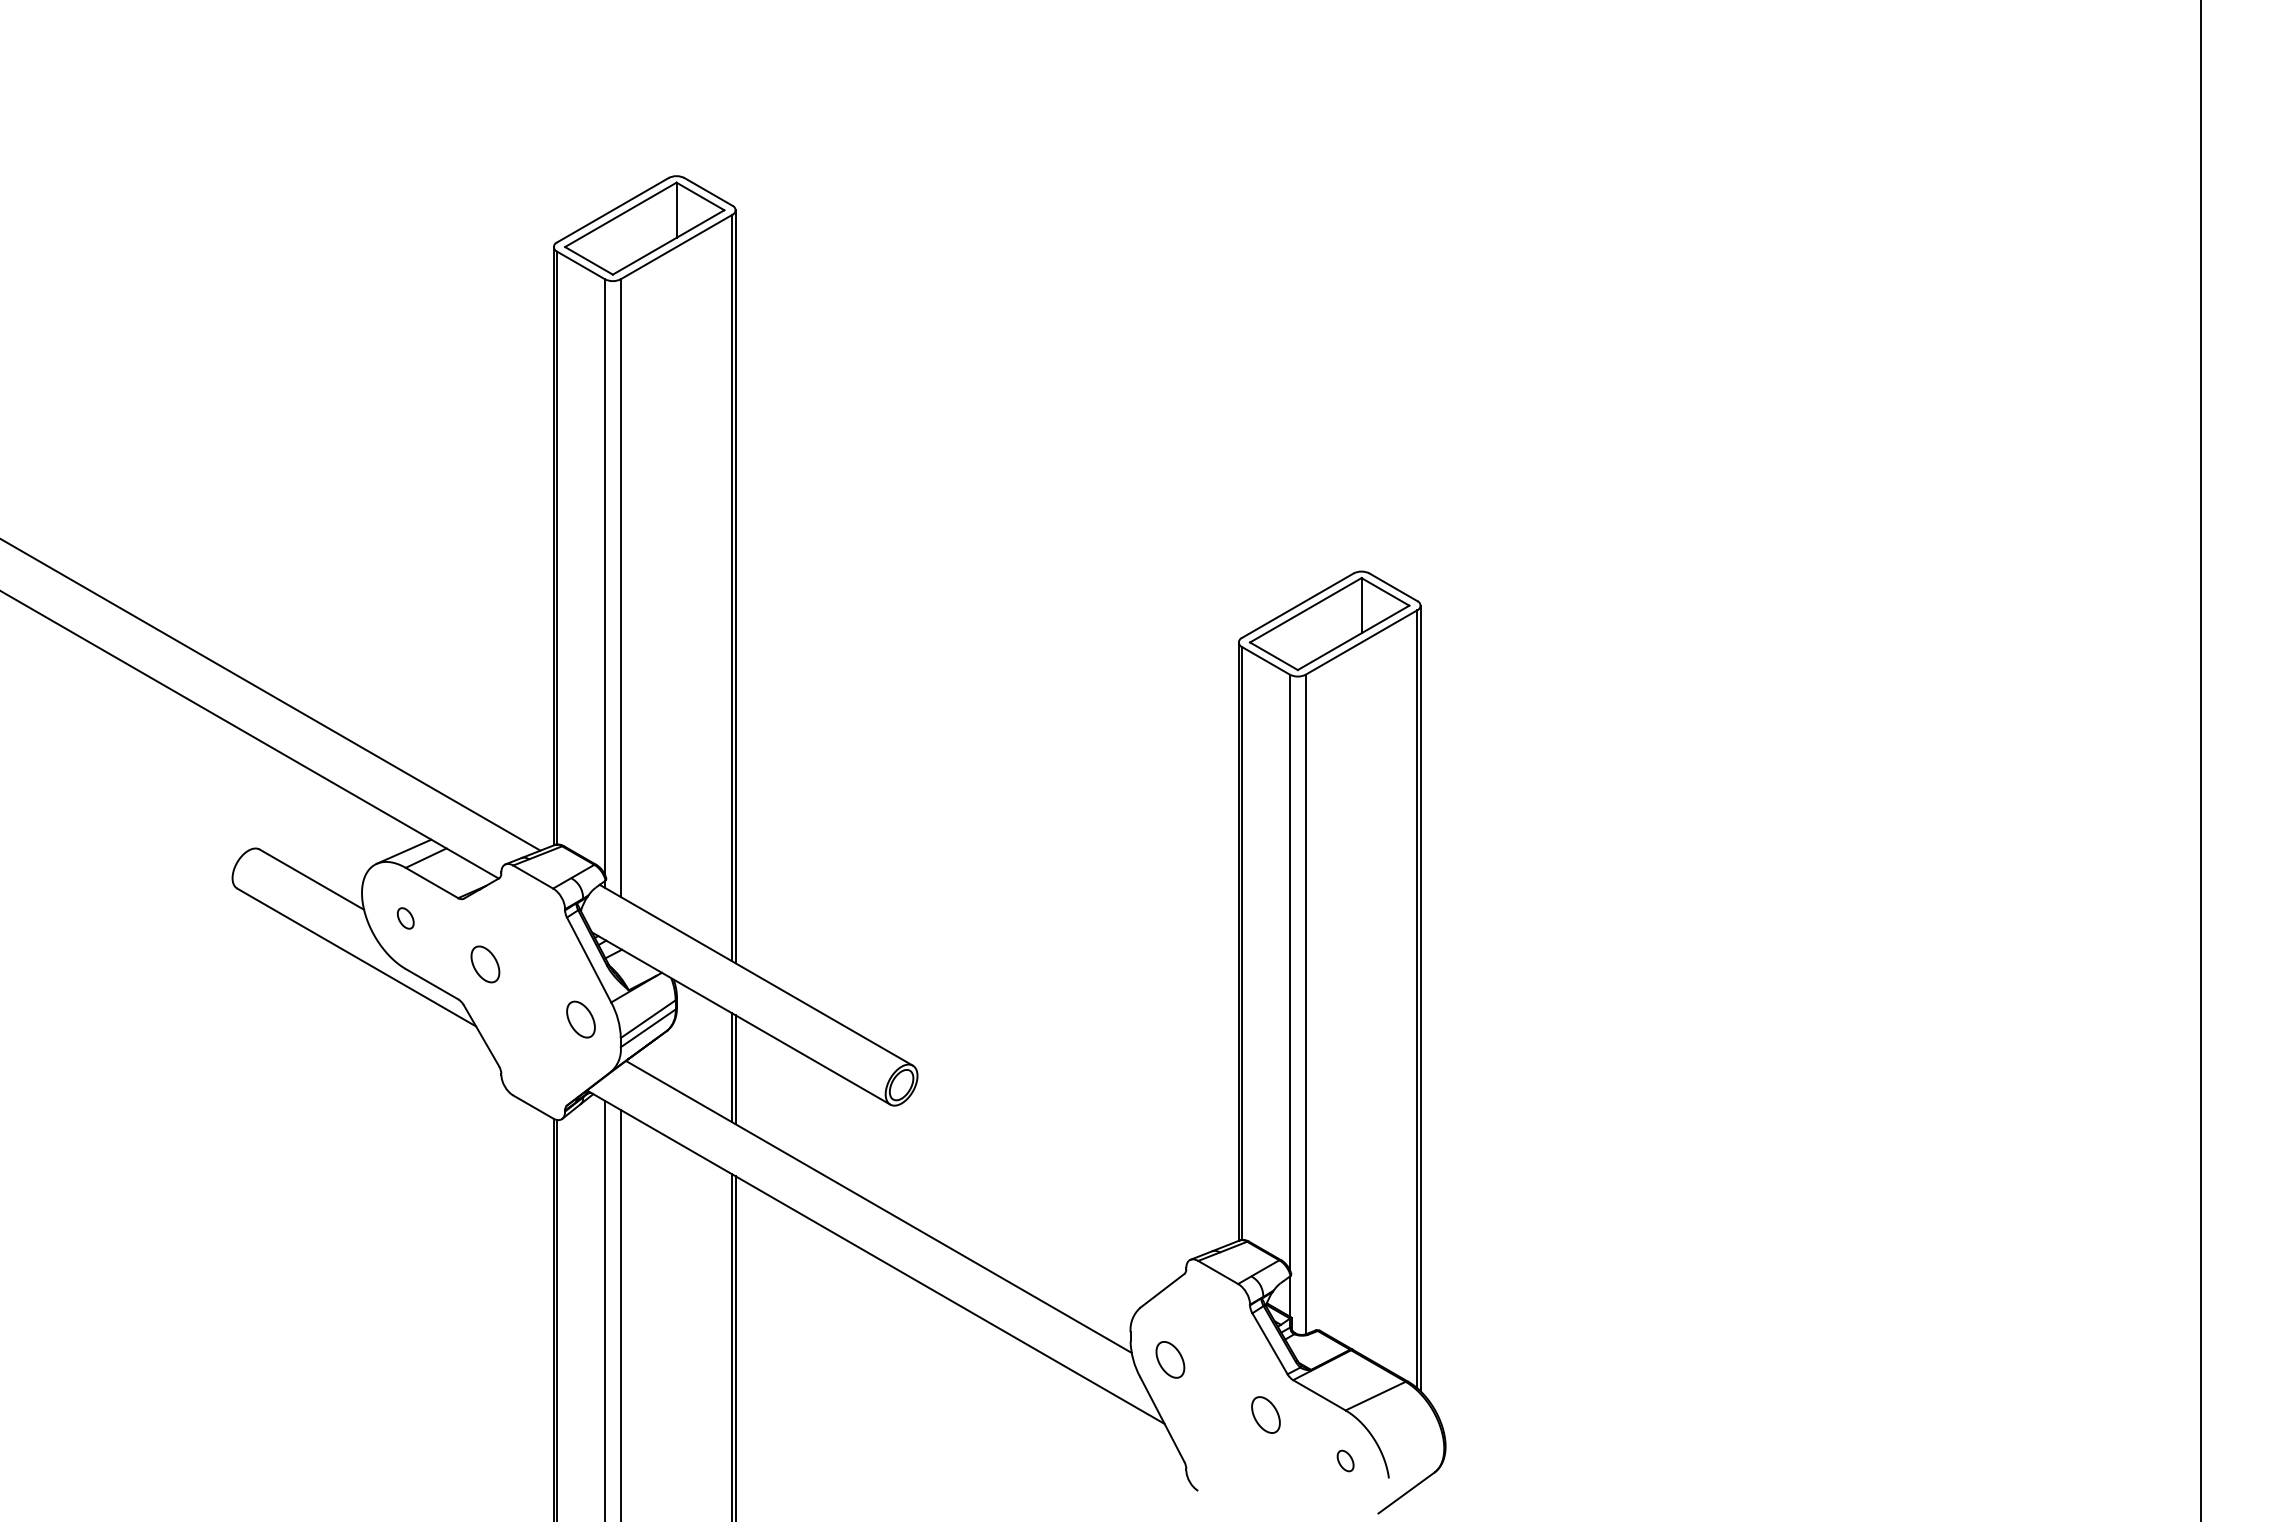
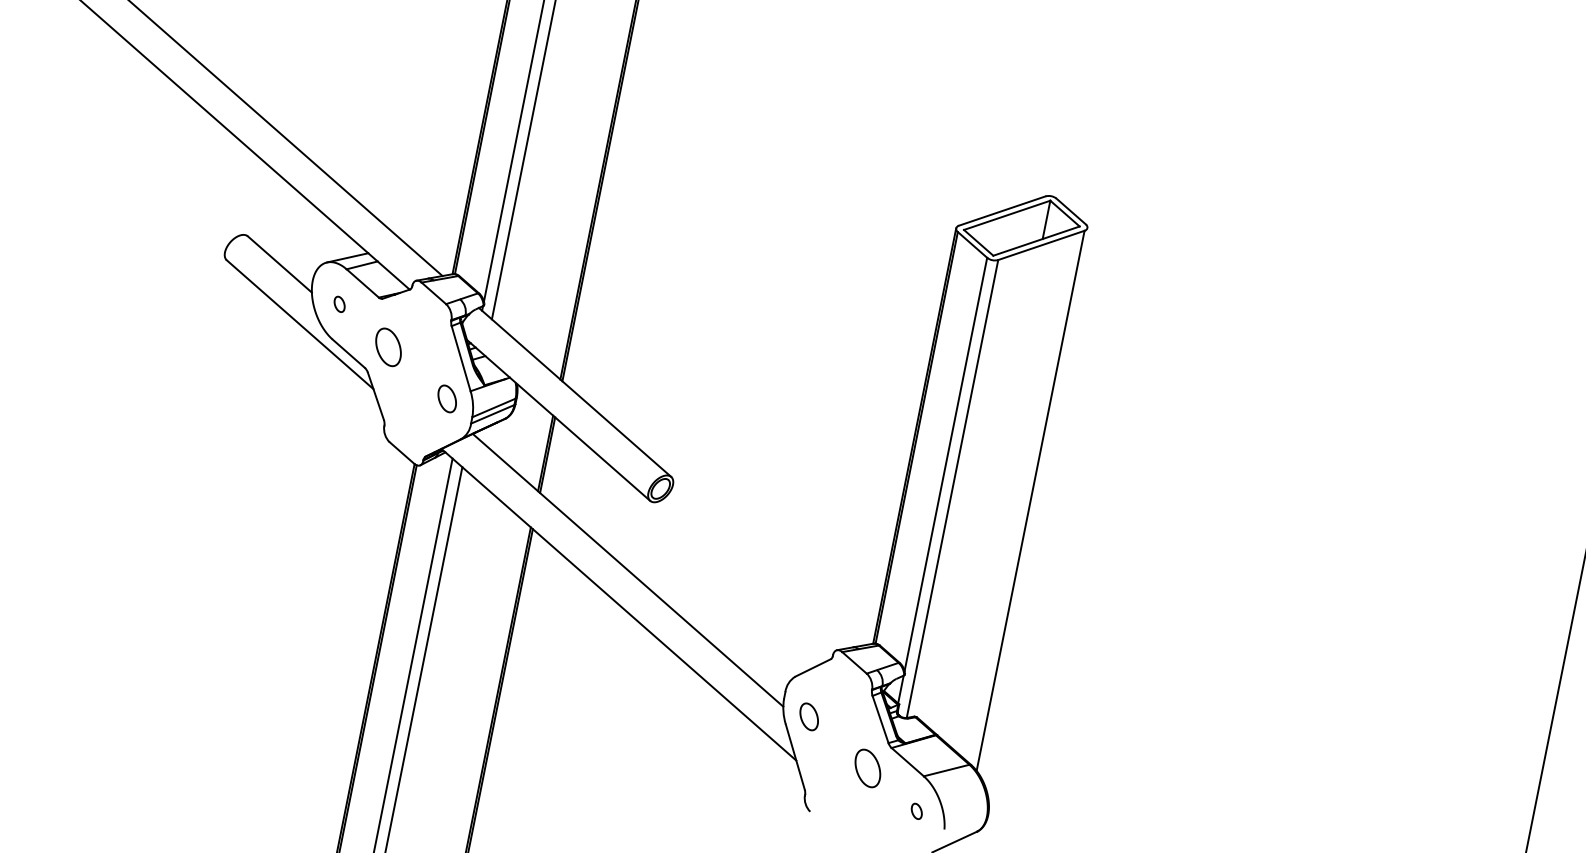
part: (485, 964) -> (388, 347), size x1.4
line: (1420, 998) -> (1032, 500), removed
part: (1265, 1414) -> (867, 768), size x1.4

